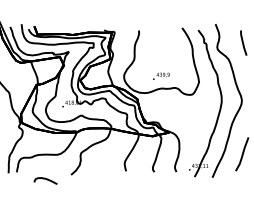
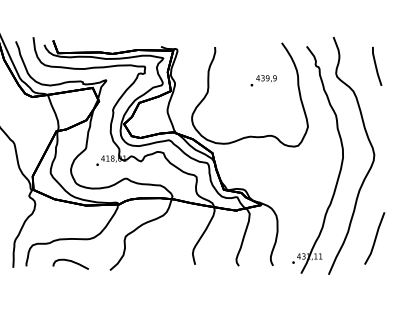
text: (161, 75) -> (263, 79), moved
curve: (45, 179) -> (70, 261), moved

